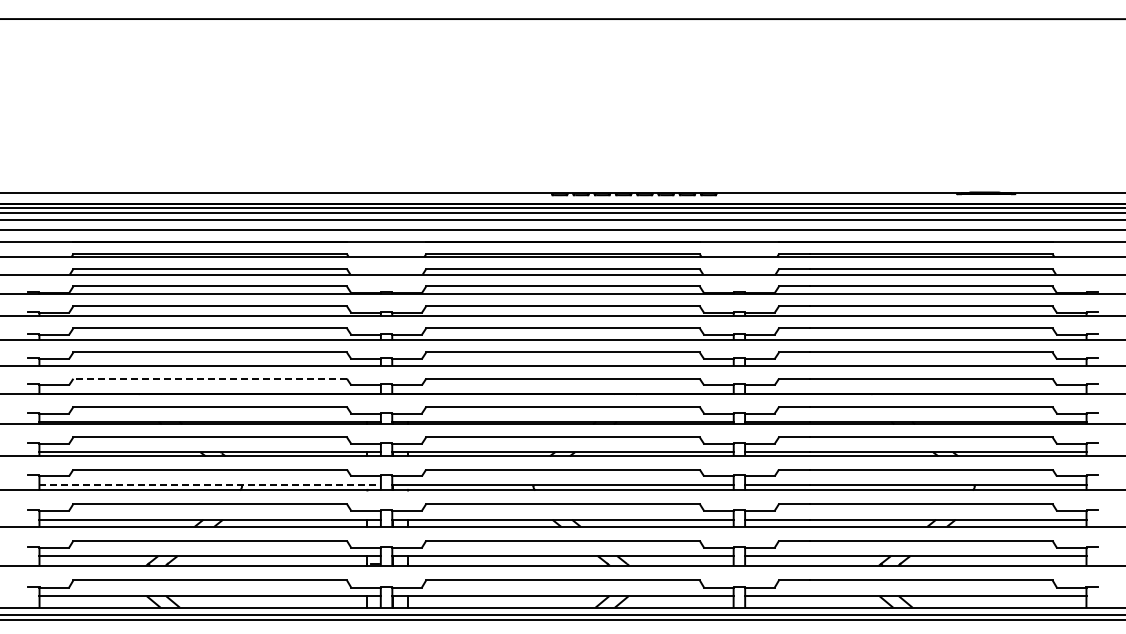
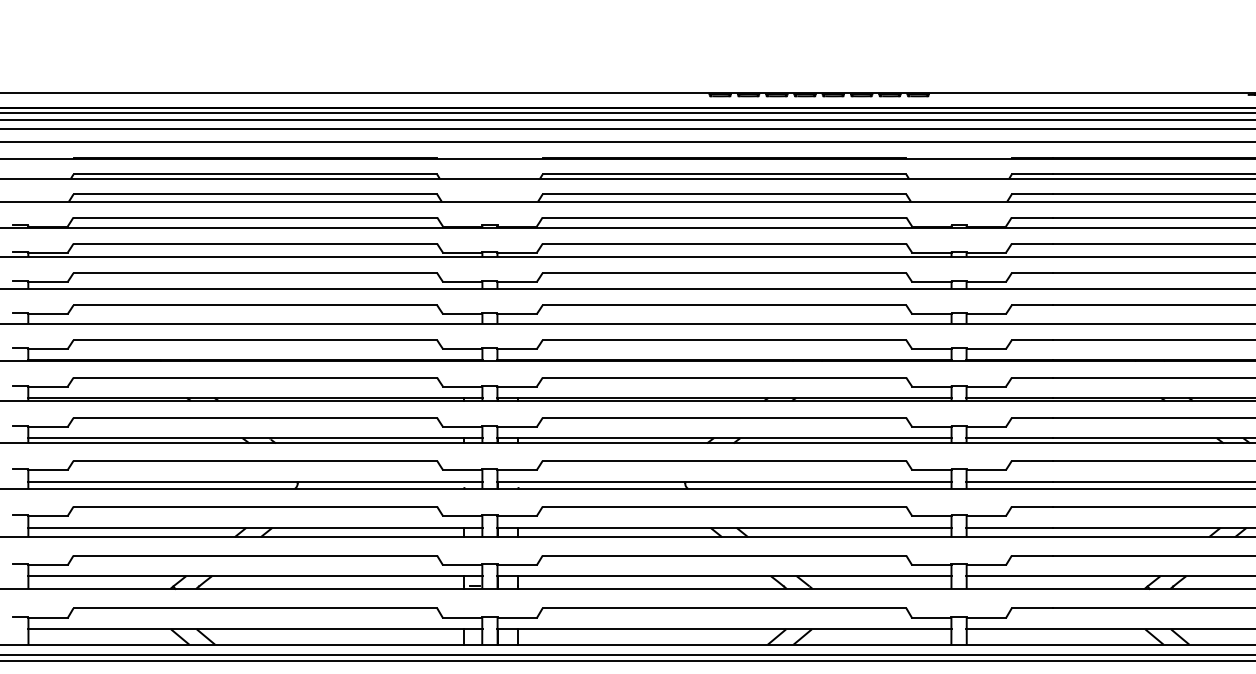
line: (210, 378) -> (255, 339), dashed -> solid
line: (210, 484) -> (255, 480), dashed -> solid

